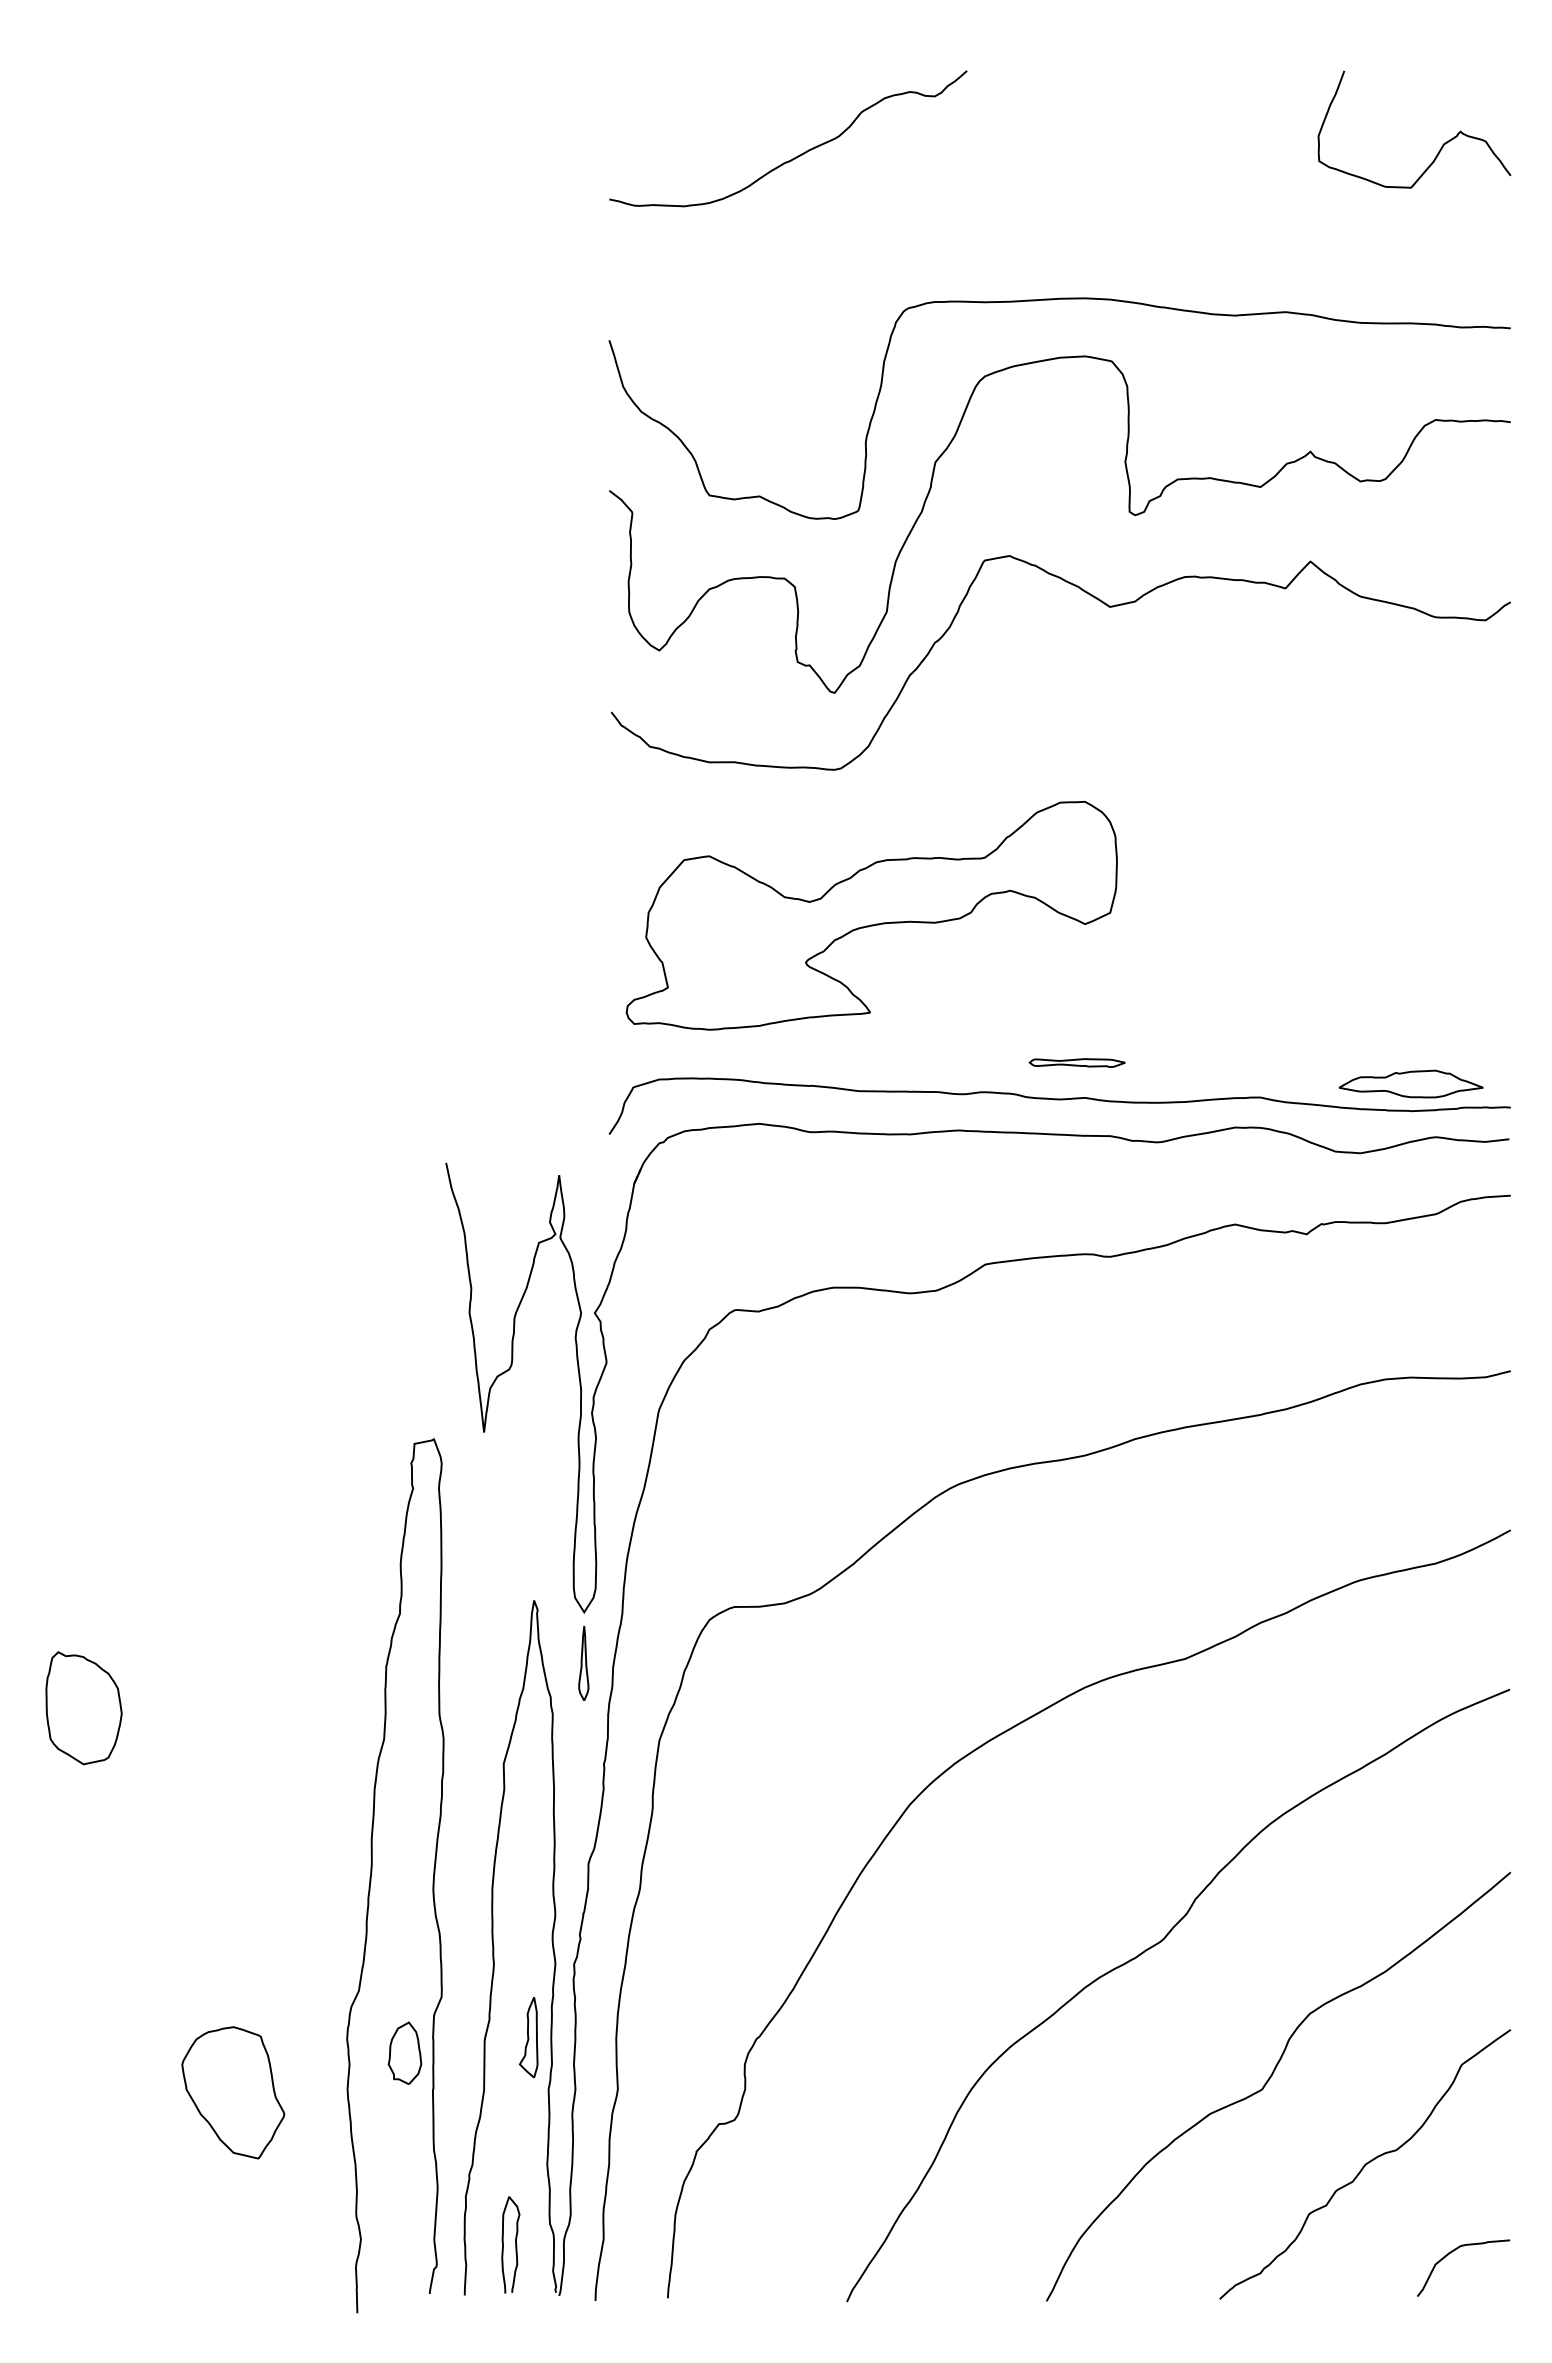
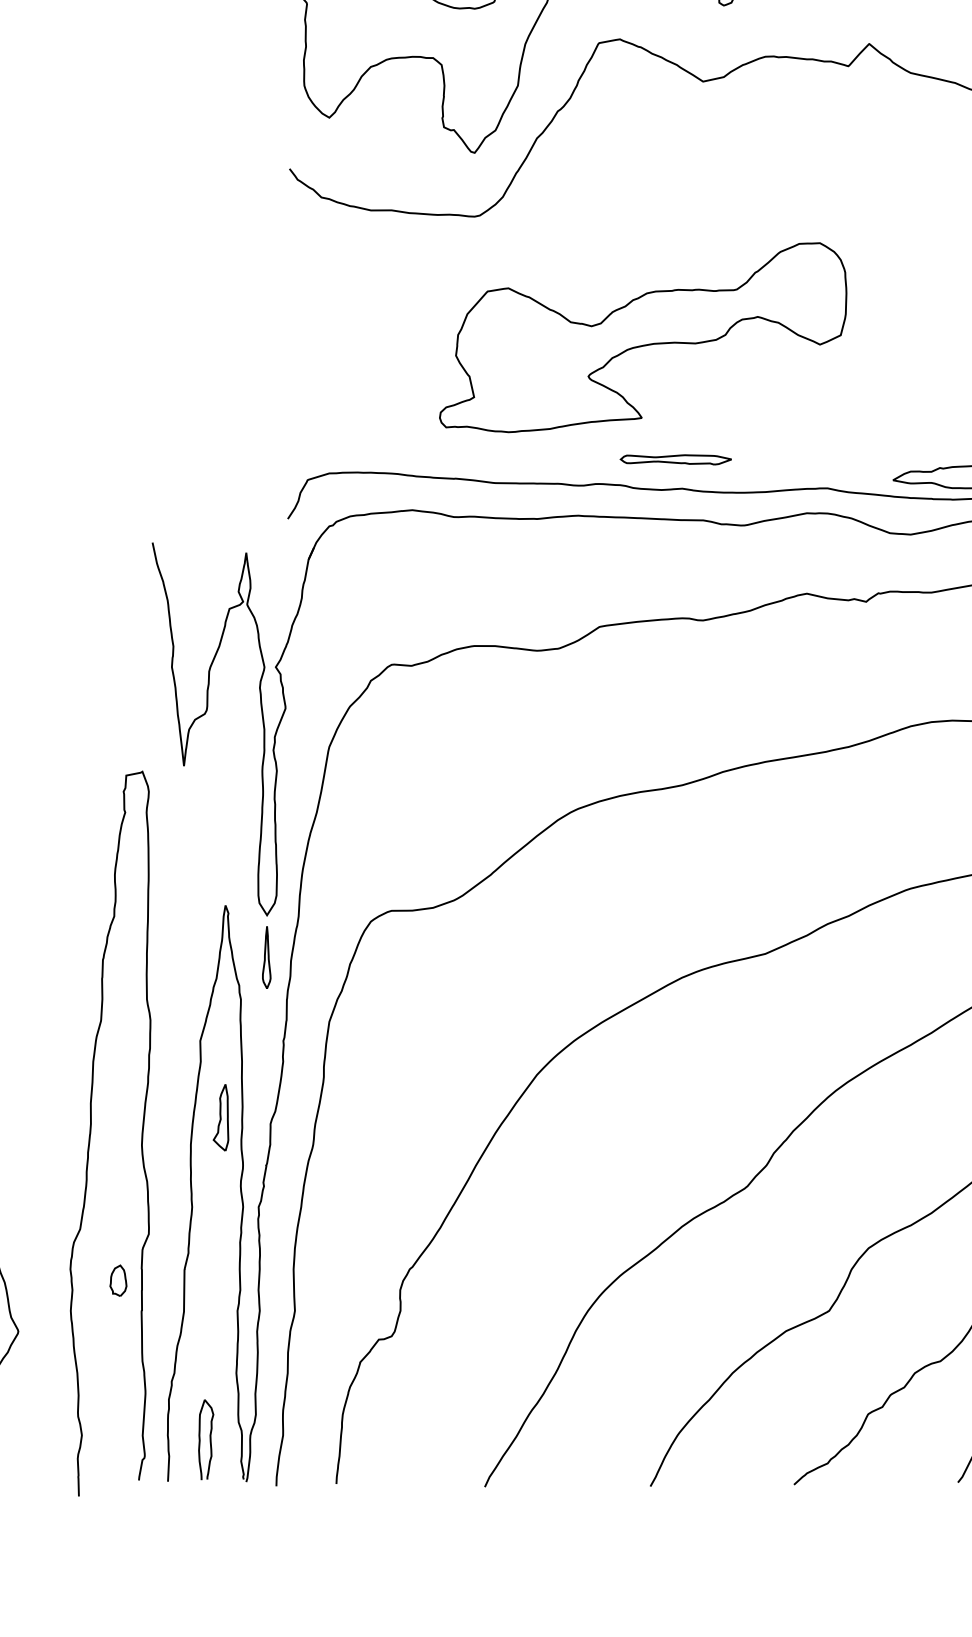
part: (871, 915) -> (642, 337), moved
part: (1076, 1062) -> (675, 459), size x1.4
part: (528, 2037) -> (220, 1117), moved
part: (404, 2052) -> (118, 1280), size x0.6

